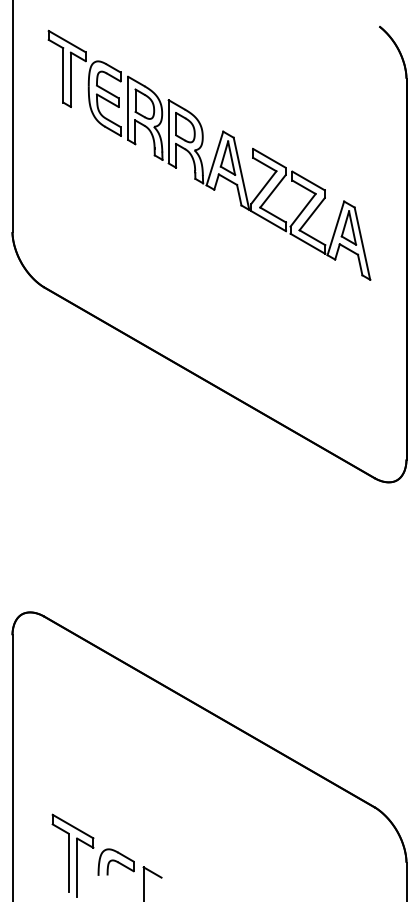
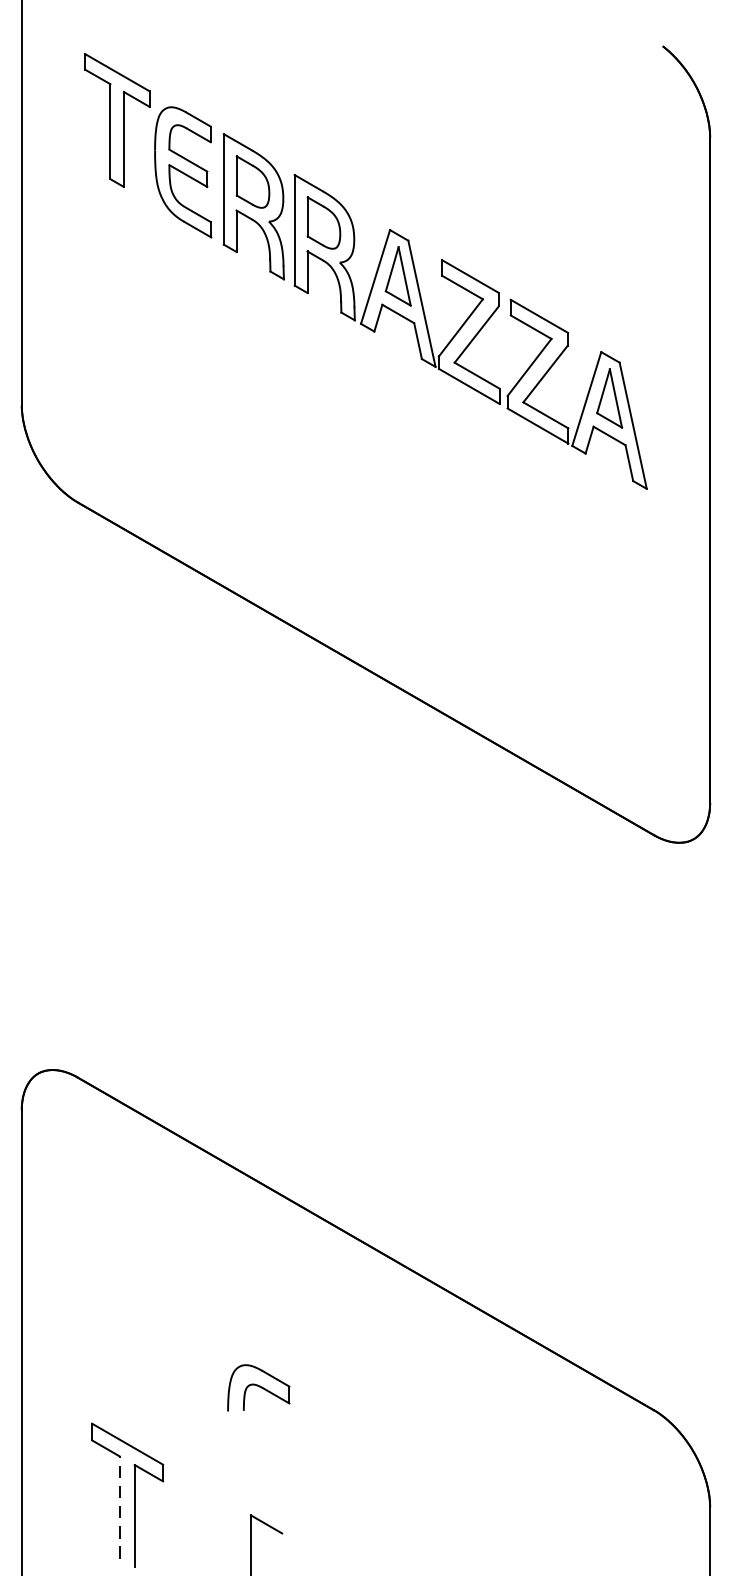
part: (115, 861) -> (257, 1386), moved
line: (68, 862) -> (119, 1506), solid -> dashed

